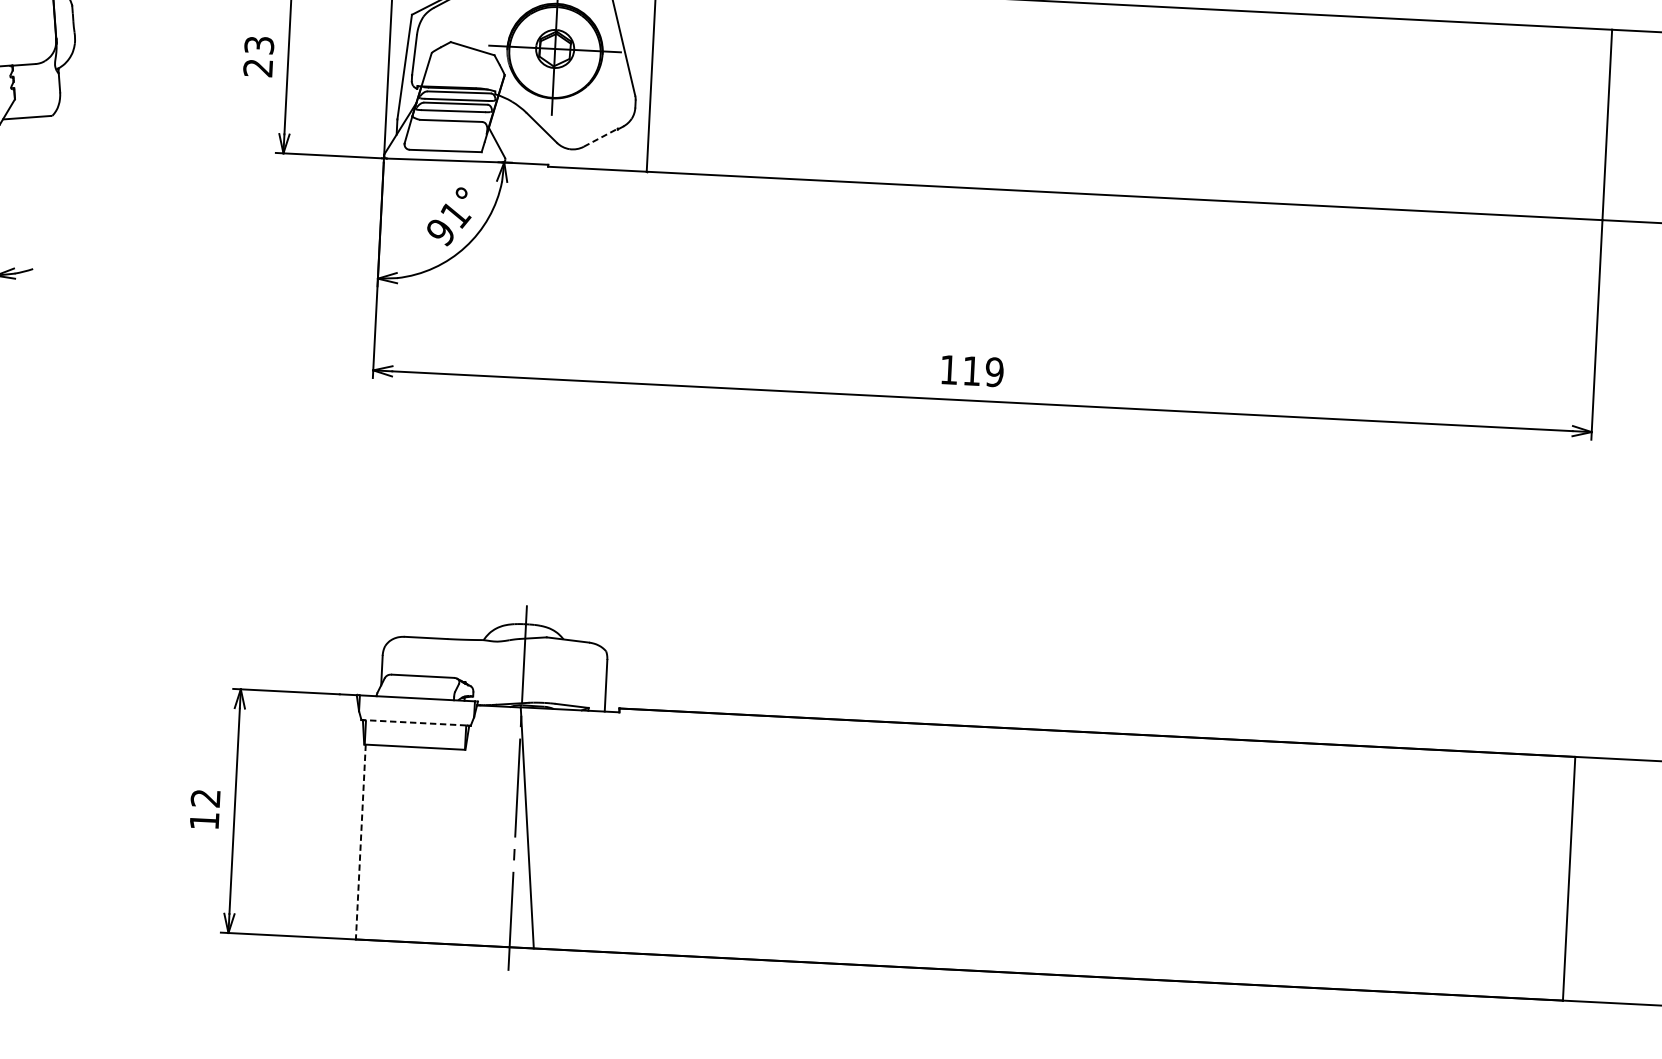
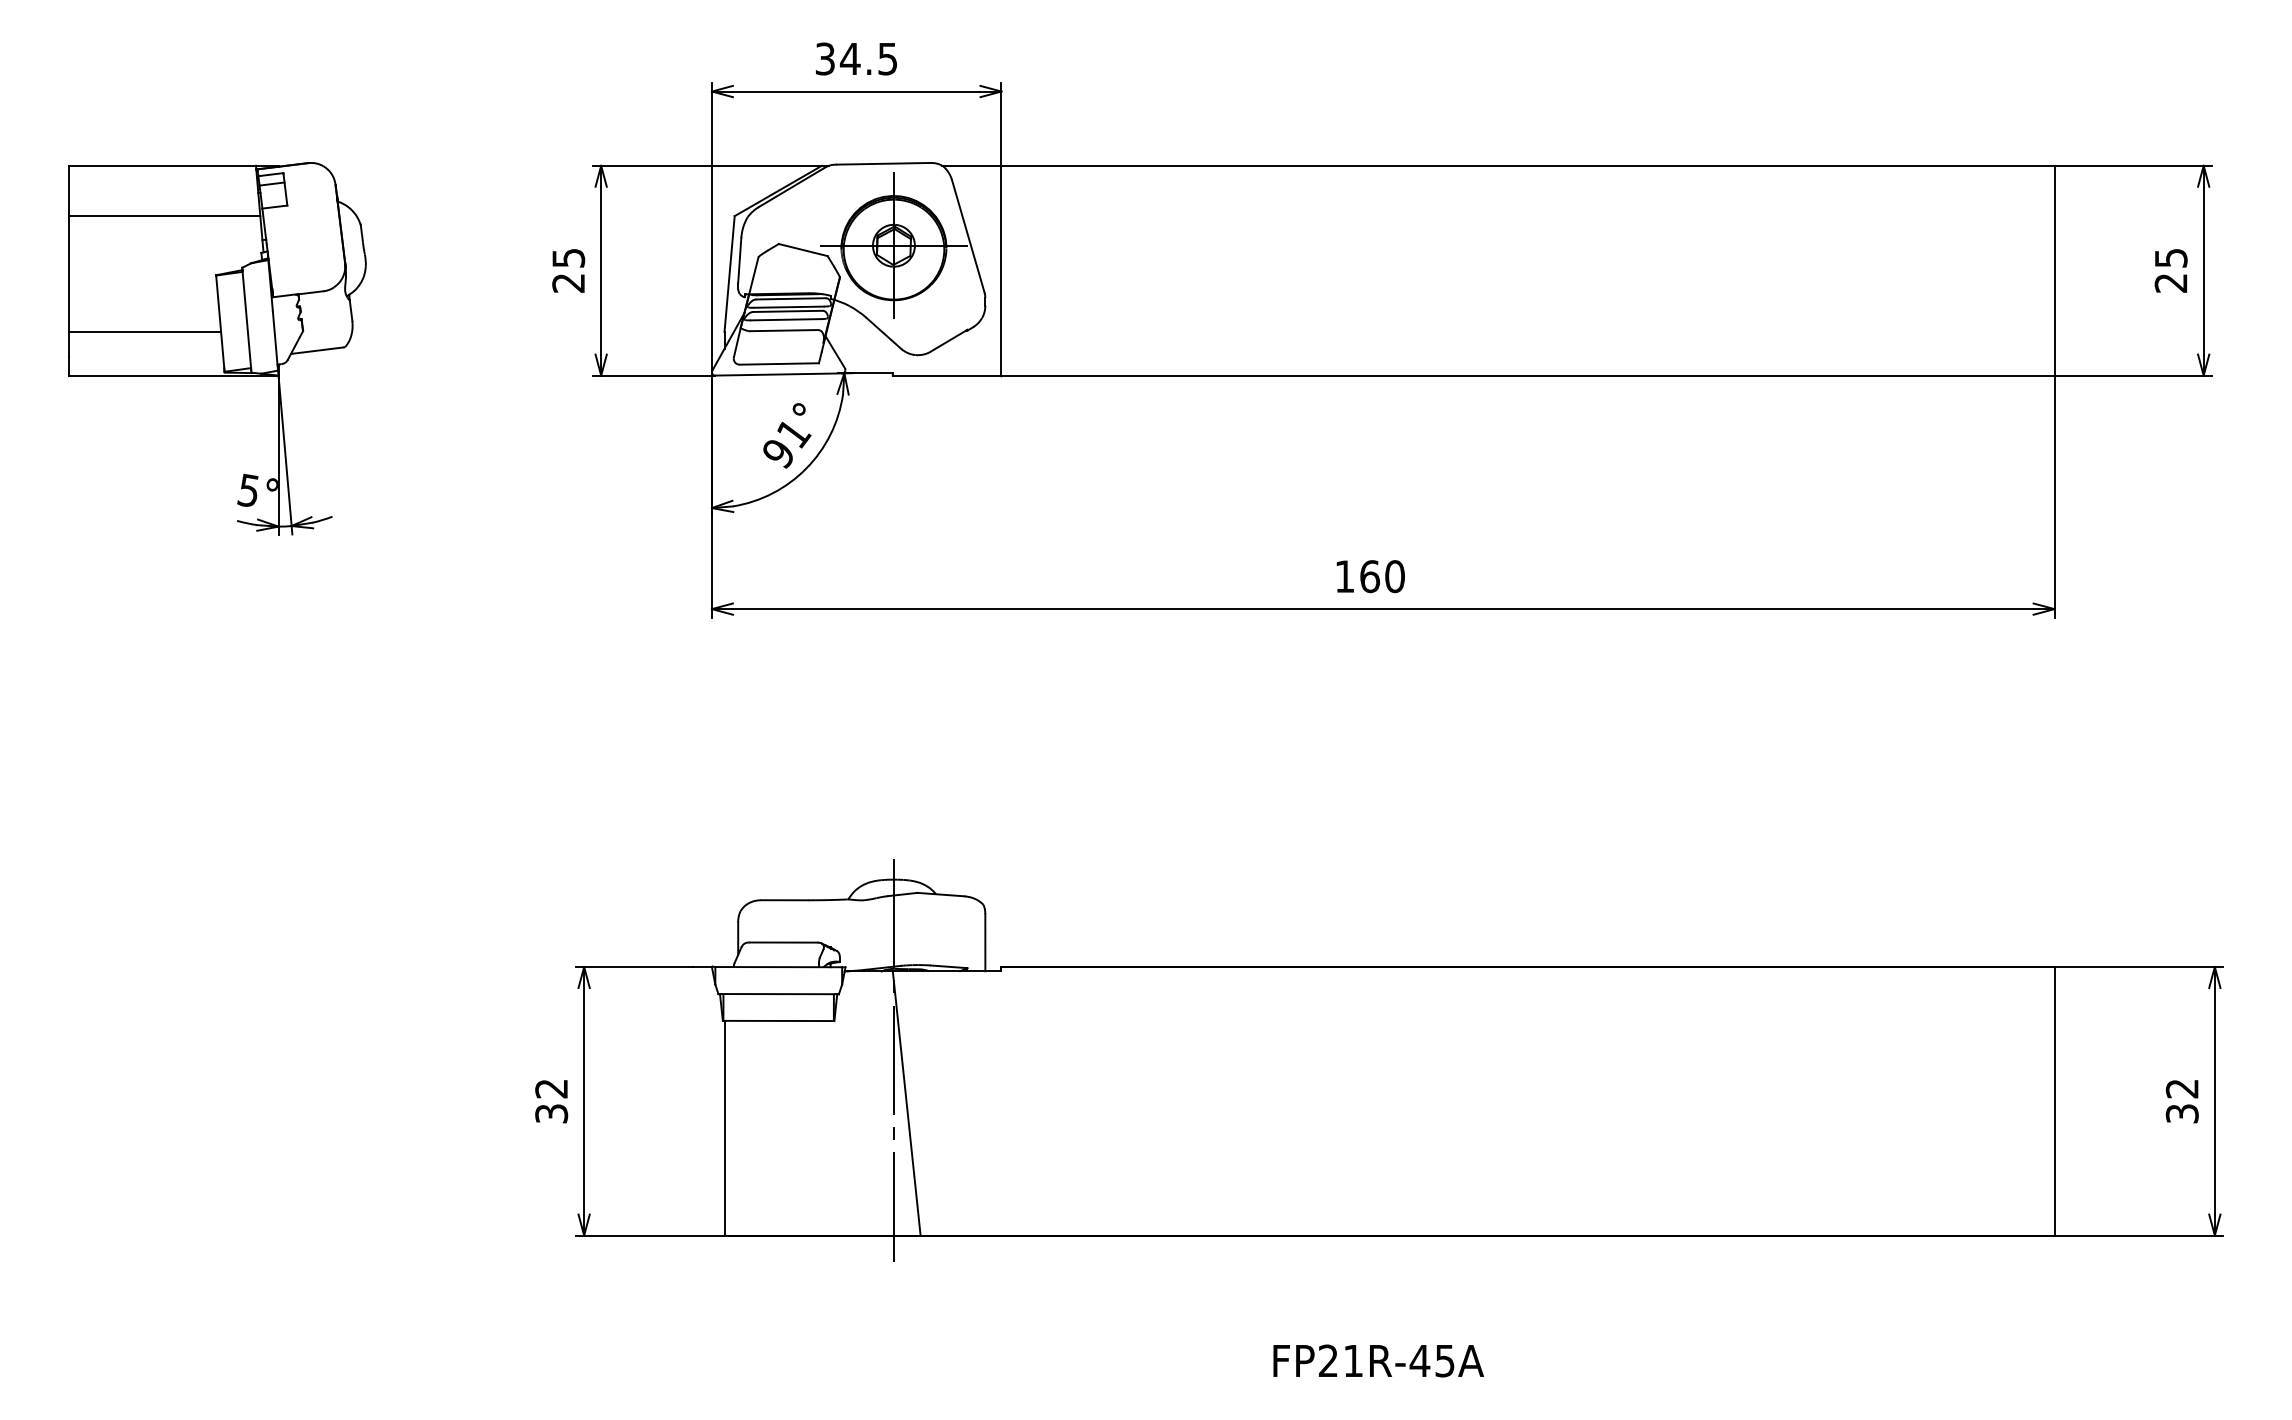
text: (259, 44) -> (568, 257), 23 -> 25
line: (601, 137) -> (949, 340), dashed -> solid
text: (983, 371) -> (1382, 576), 119 -> 160
line: (415, 723) -> (778, 994), dashed -> solid
text: (204, 820) -> (551, 1113), 12 -> 32
line: (360, 842) -> (724, 1128), dashed -> solid

